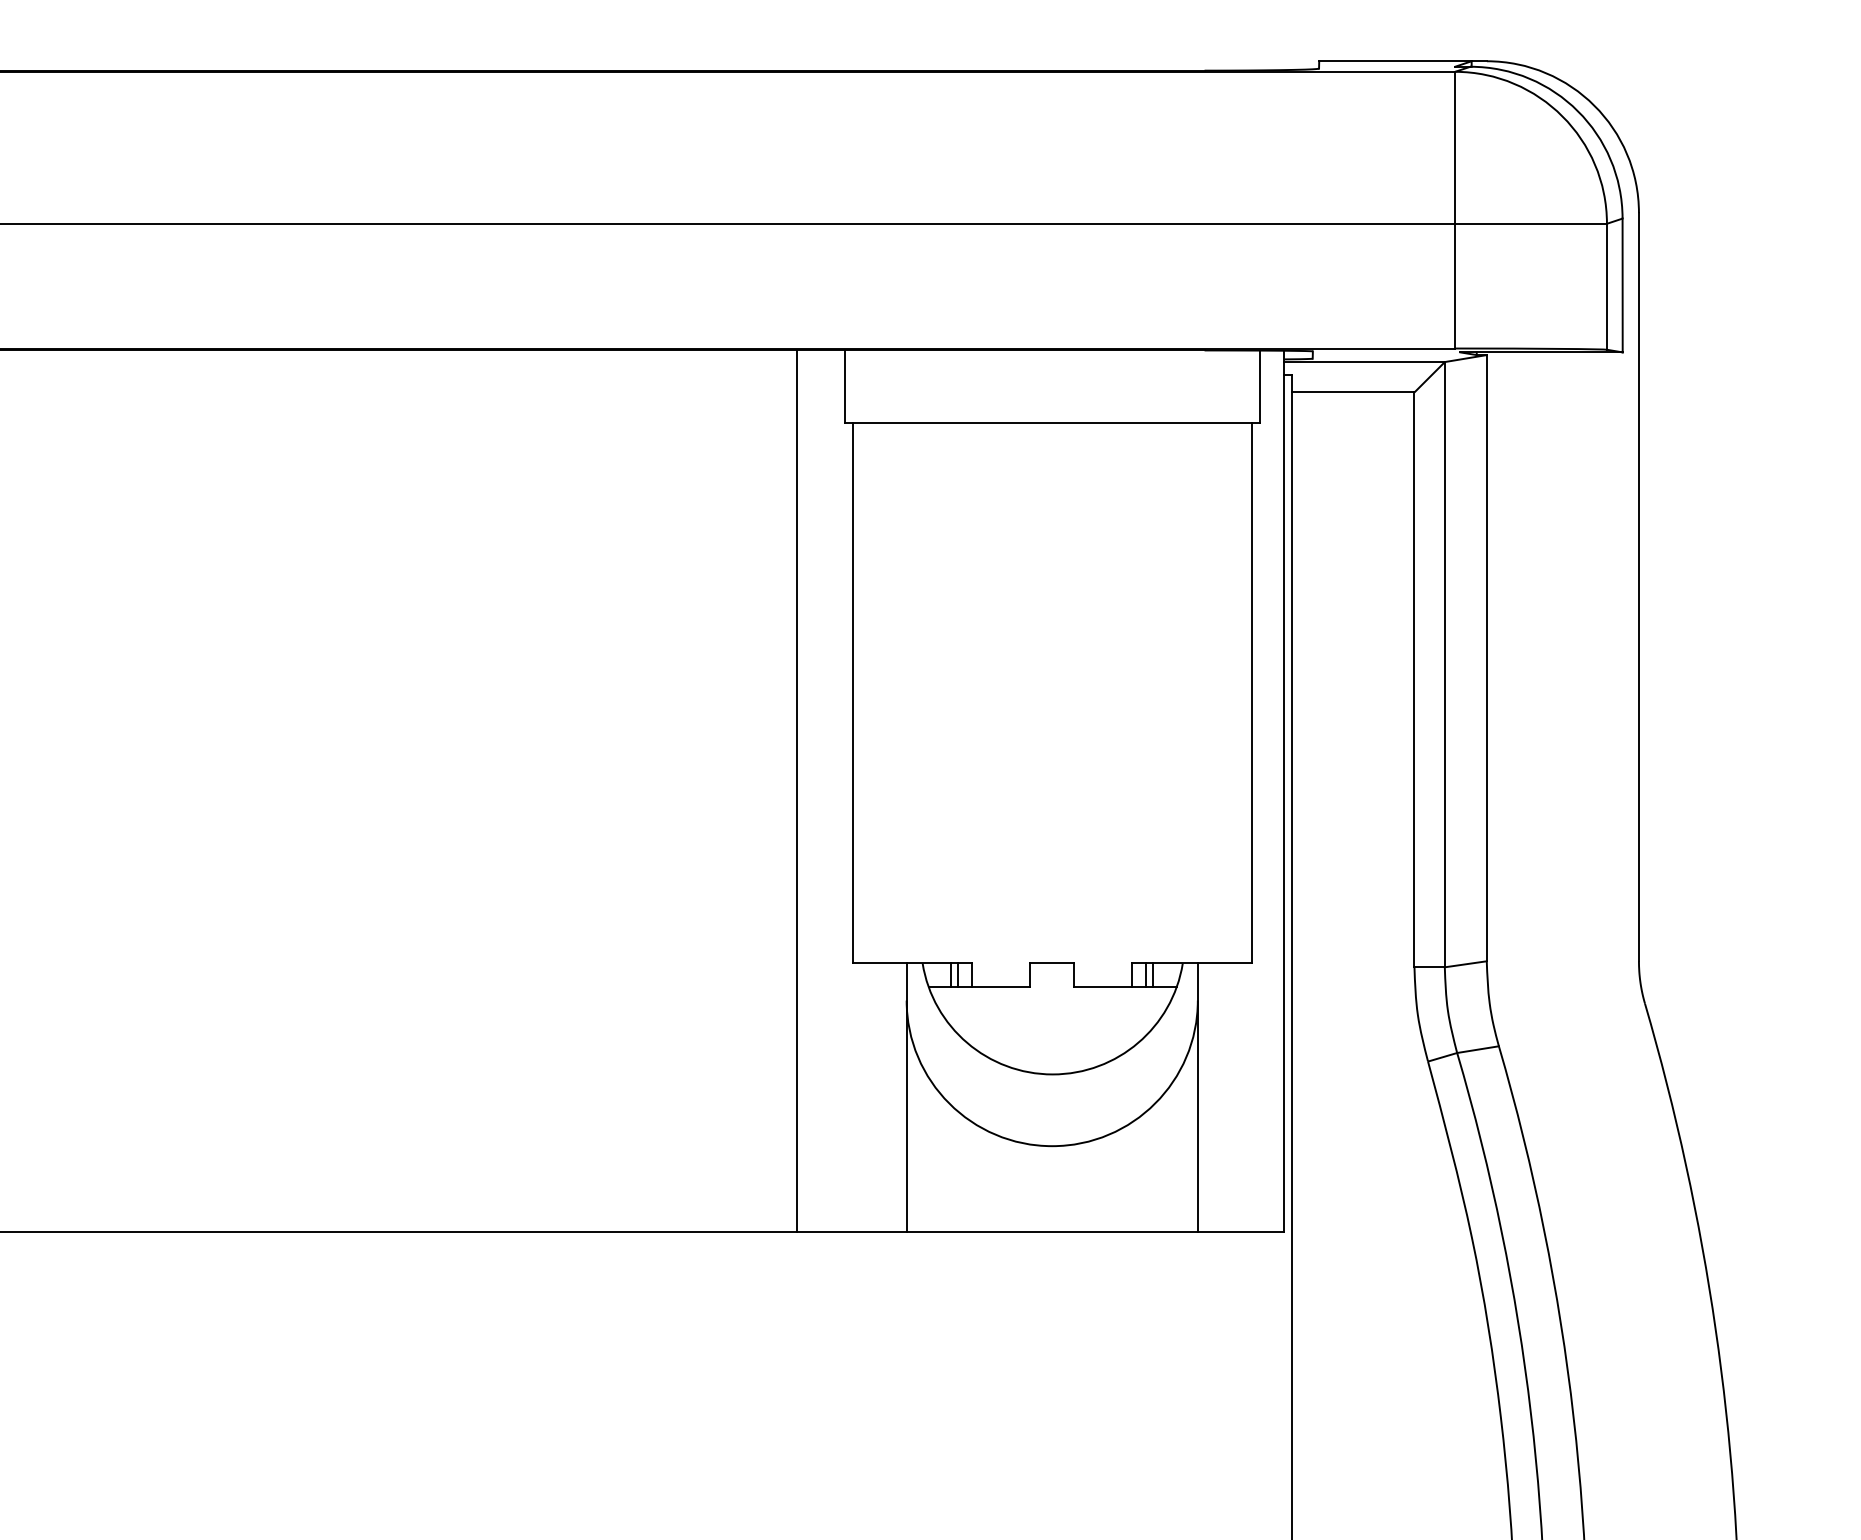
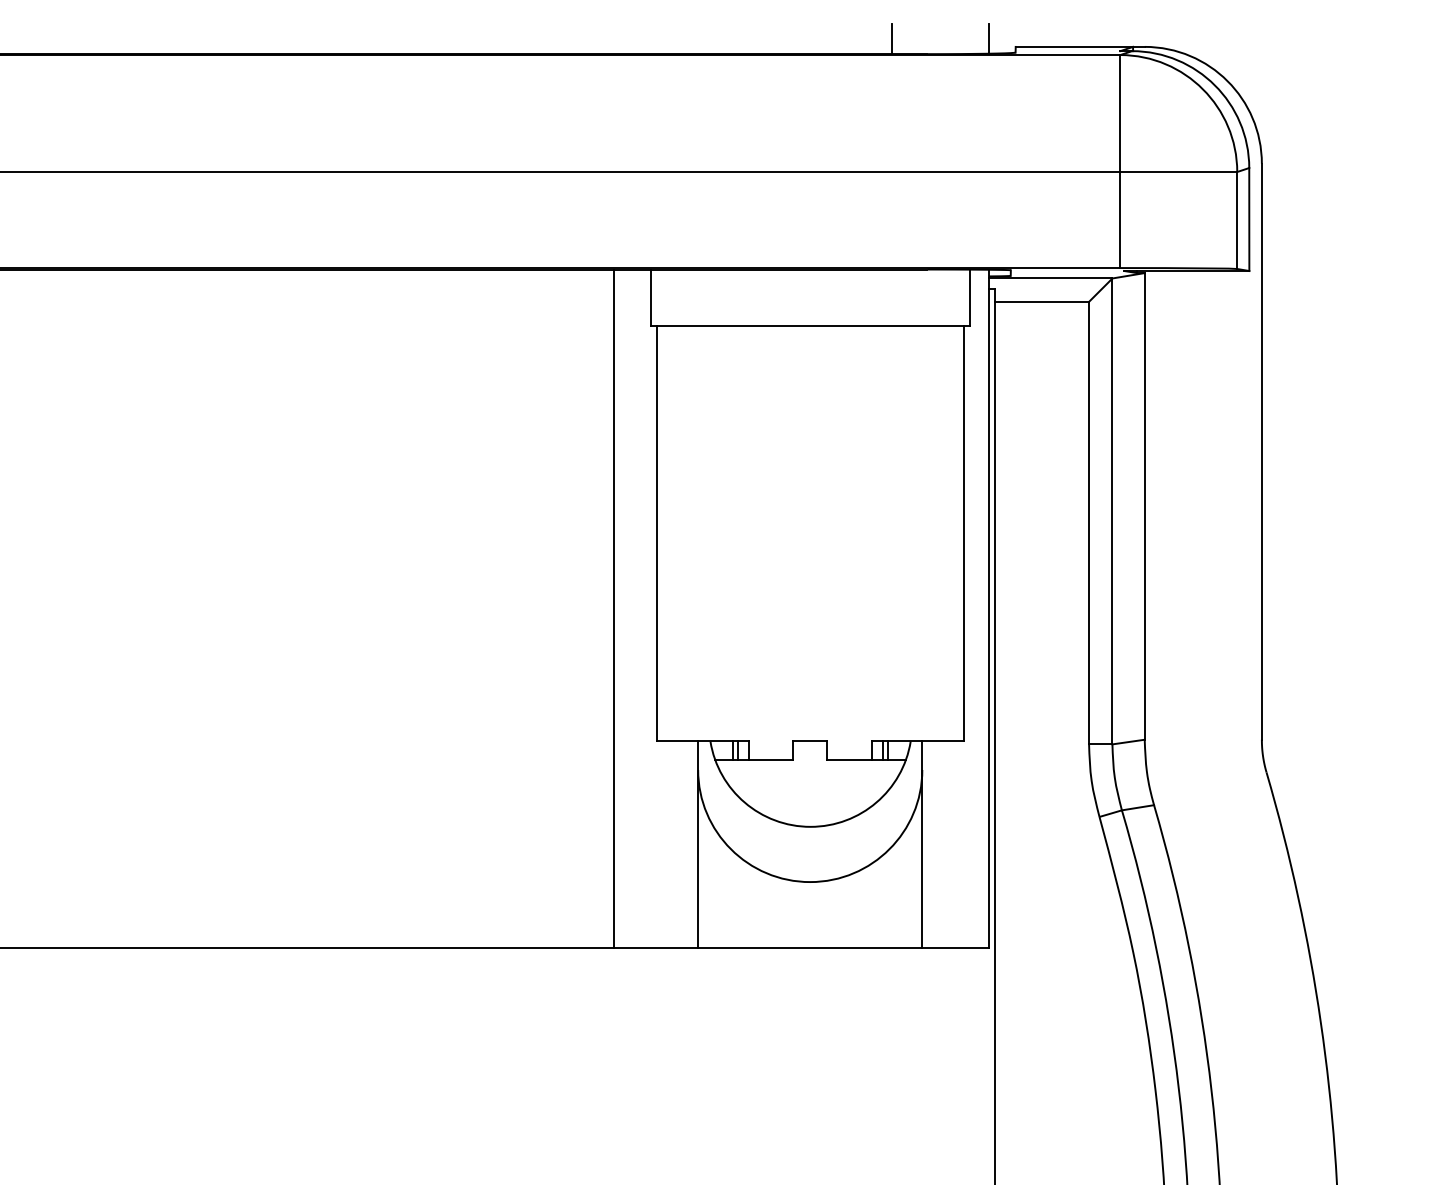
line: (1158, 50) -> (892, 38), added
line: (1284, 50) -> (989, 38), added

